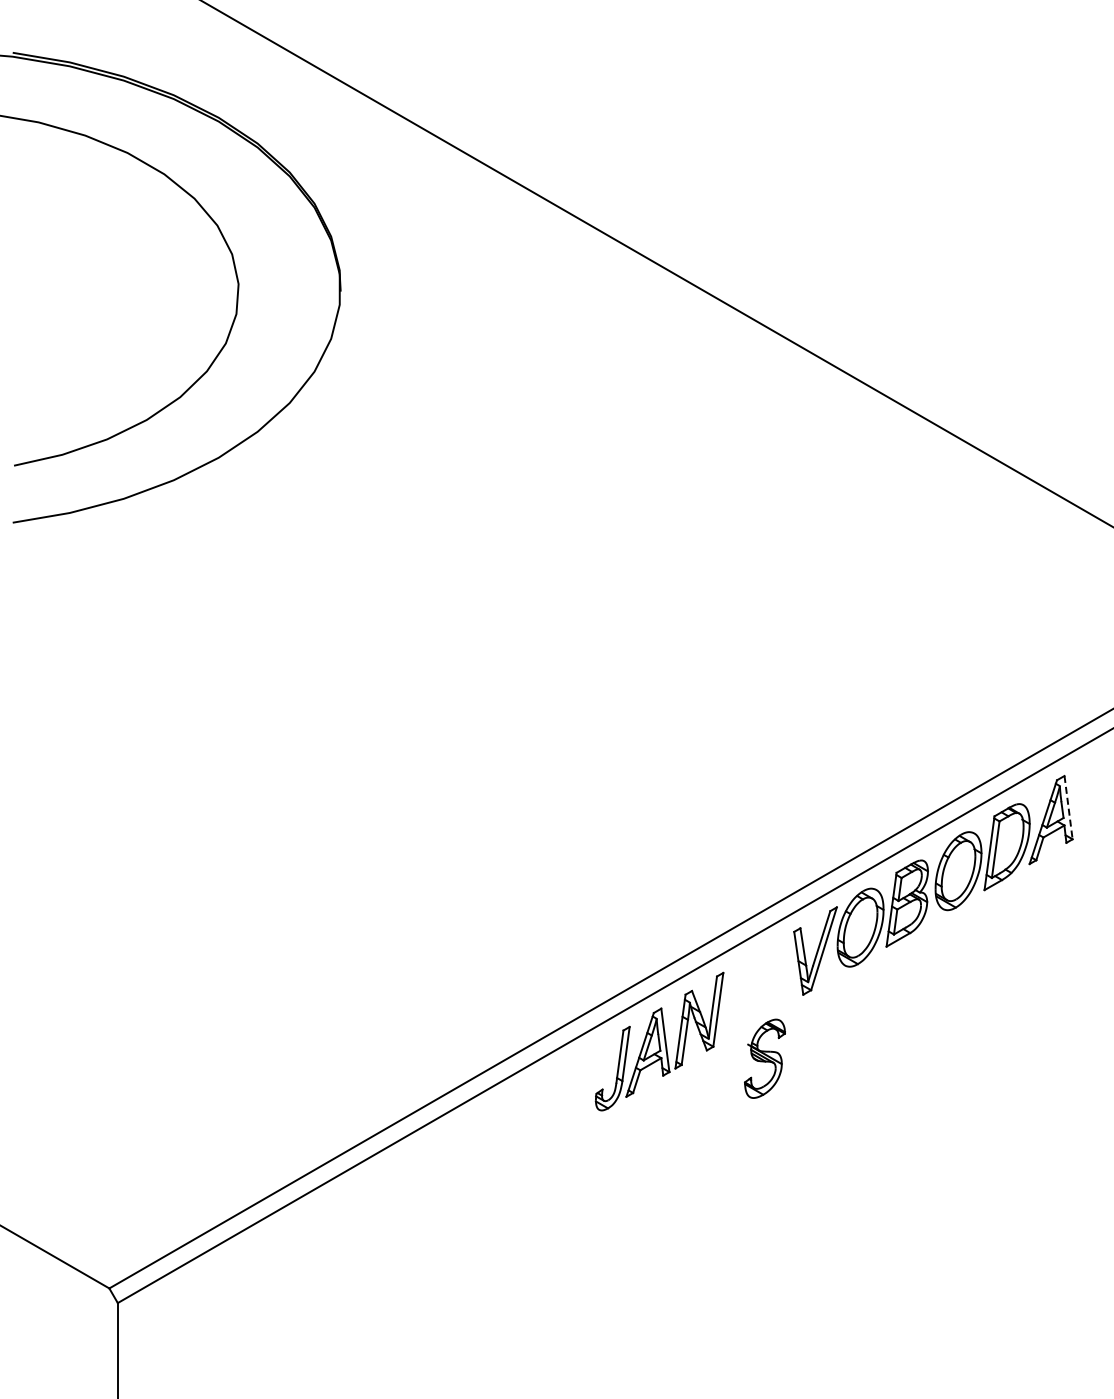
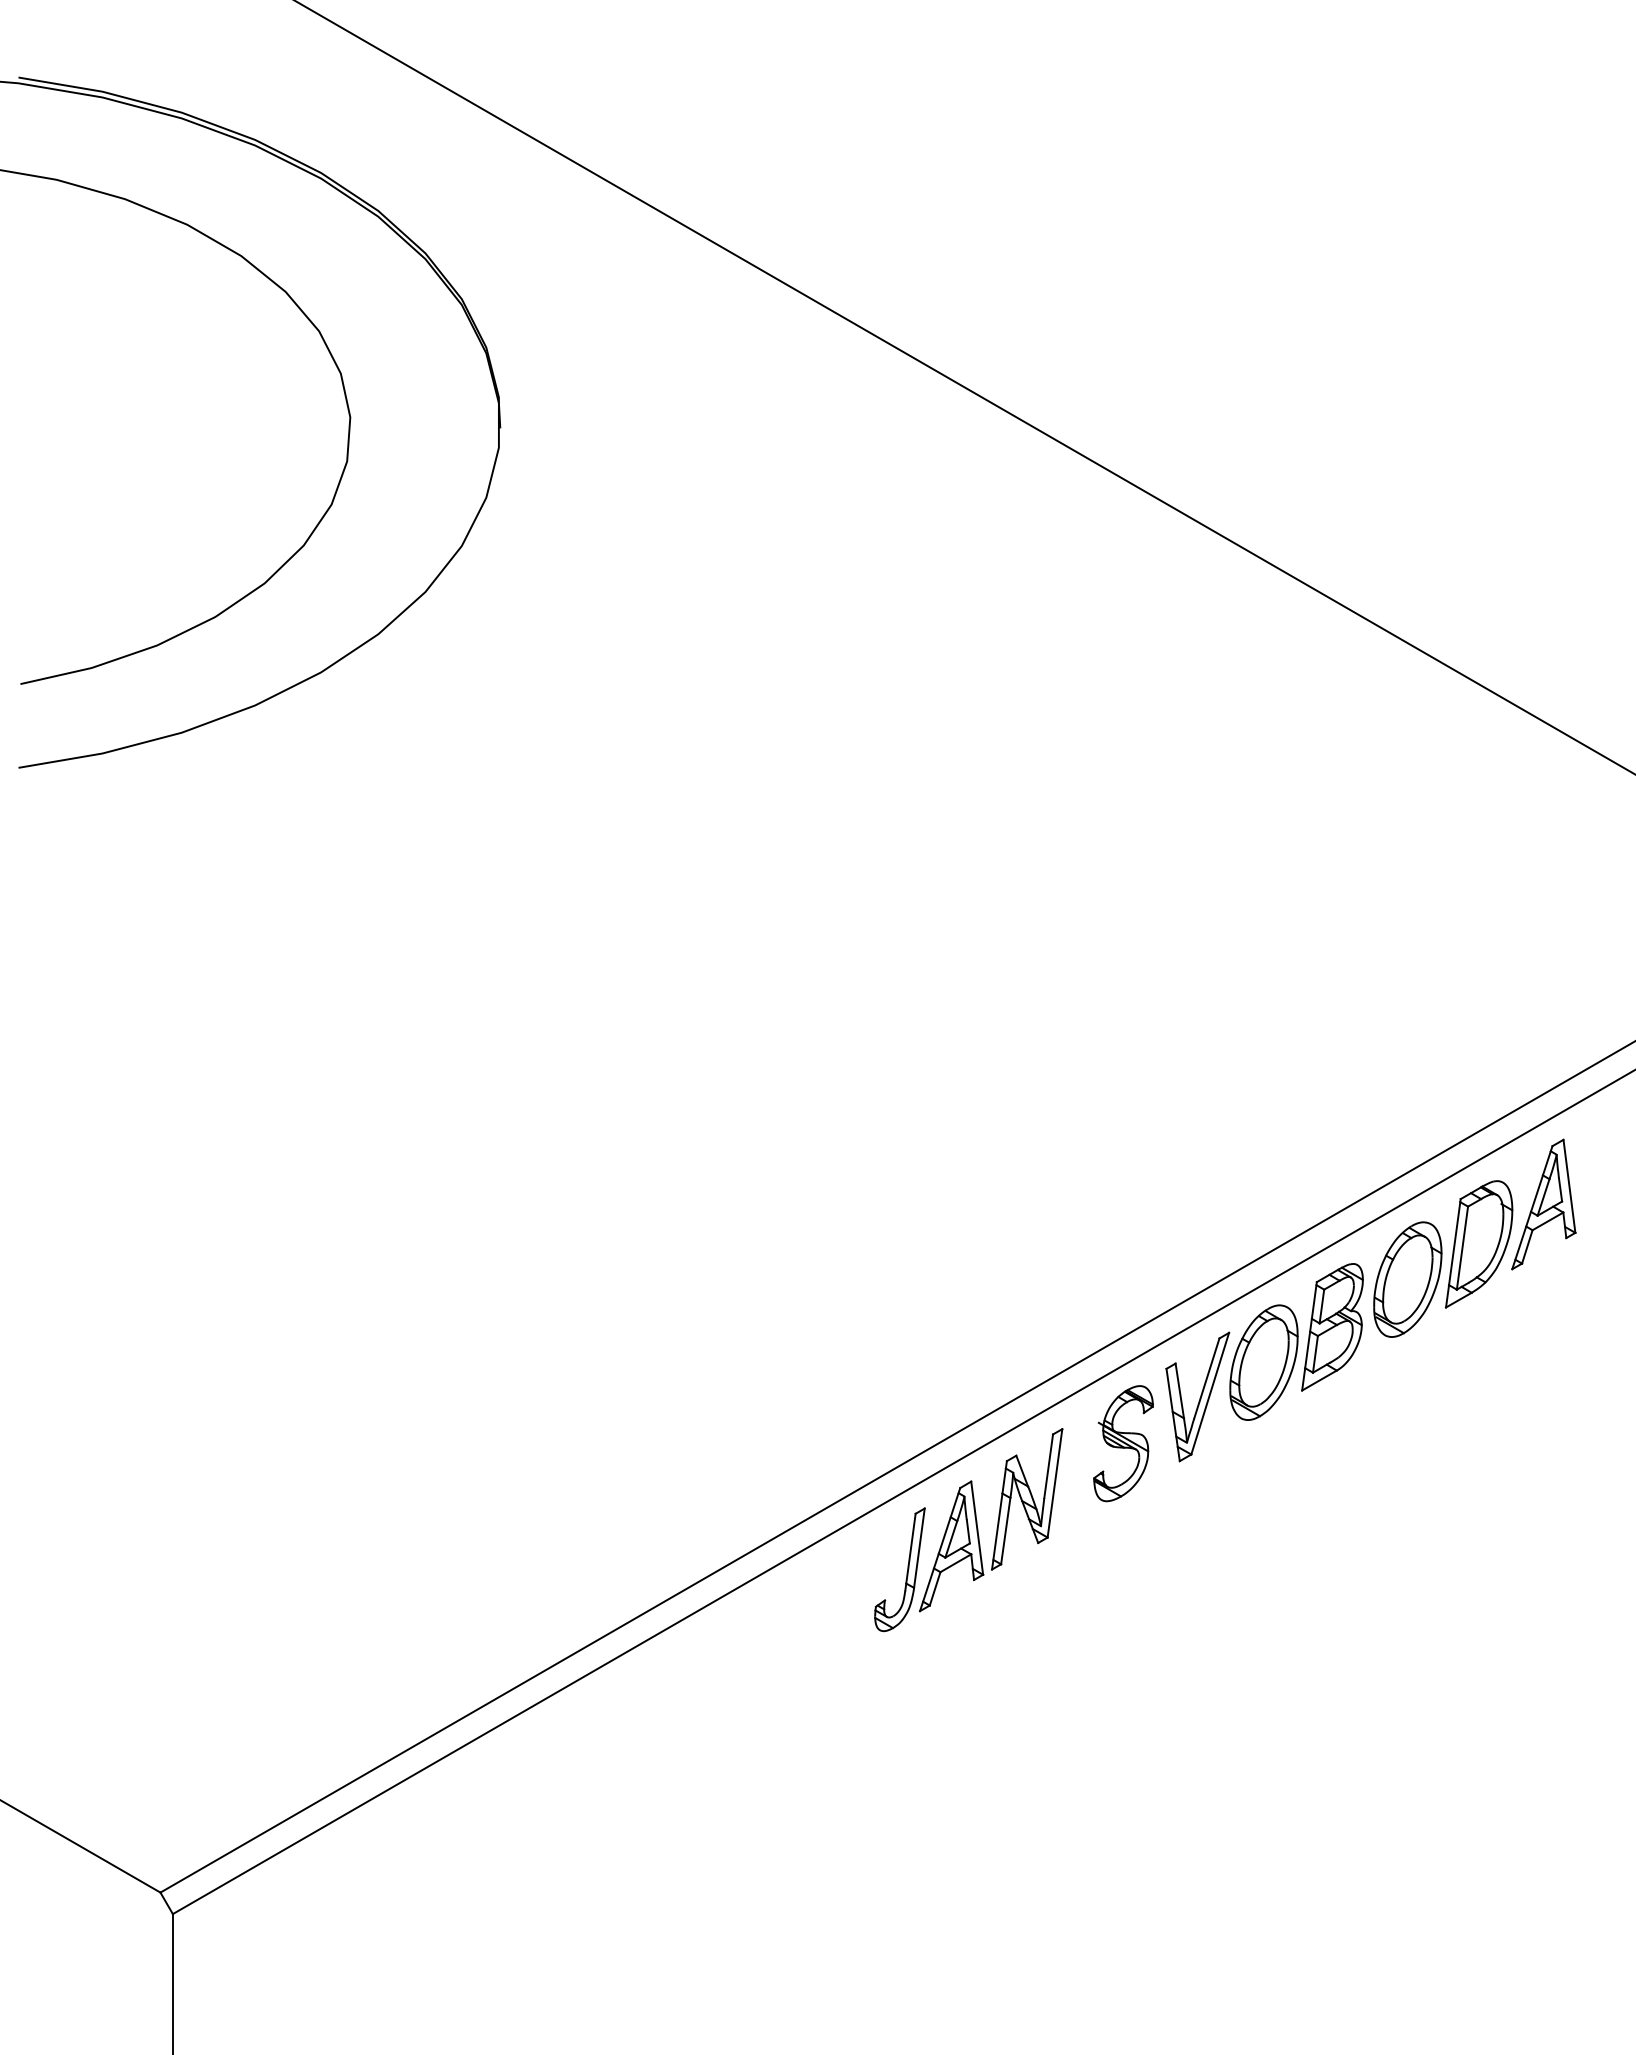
line: (1068, 807) -> (1569, 1186), dashed -> solid
part: (764, 1058) -> (1122, 1443), moved

